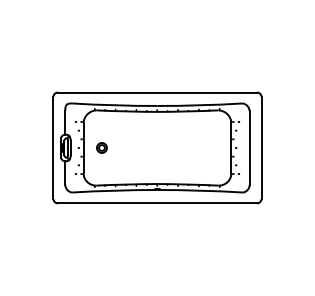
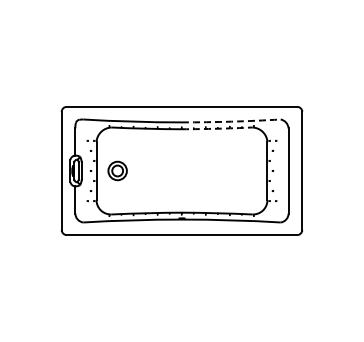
arc: (200, 105) -> (231, 121), solid -> dashed
arc: (188, 111) -> (217, 128), solid -> dashed
part: (101, 147) -> (117, 170), size x1.6

